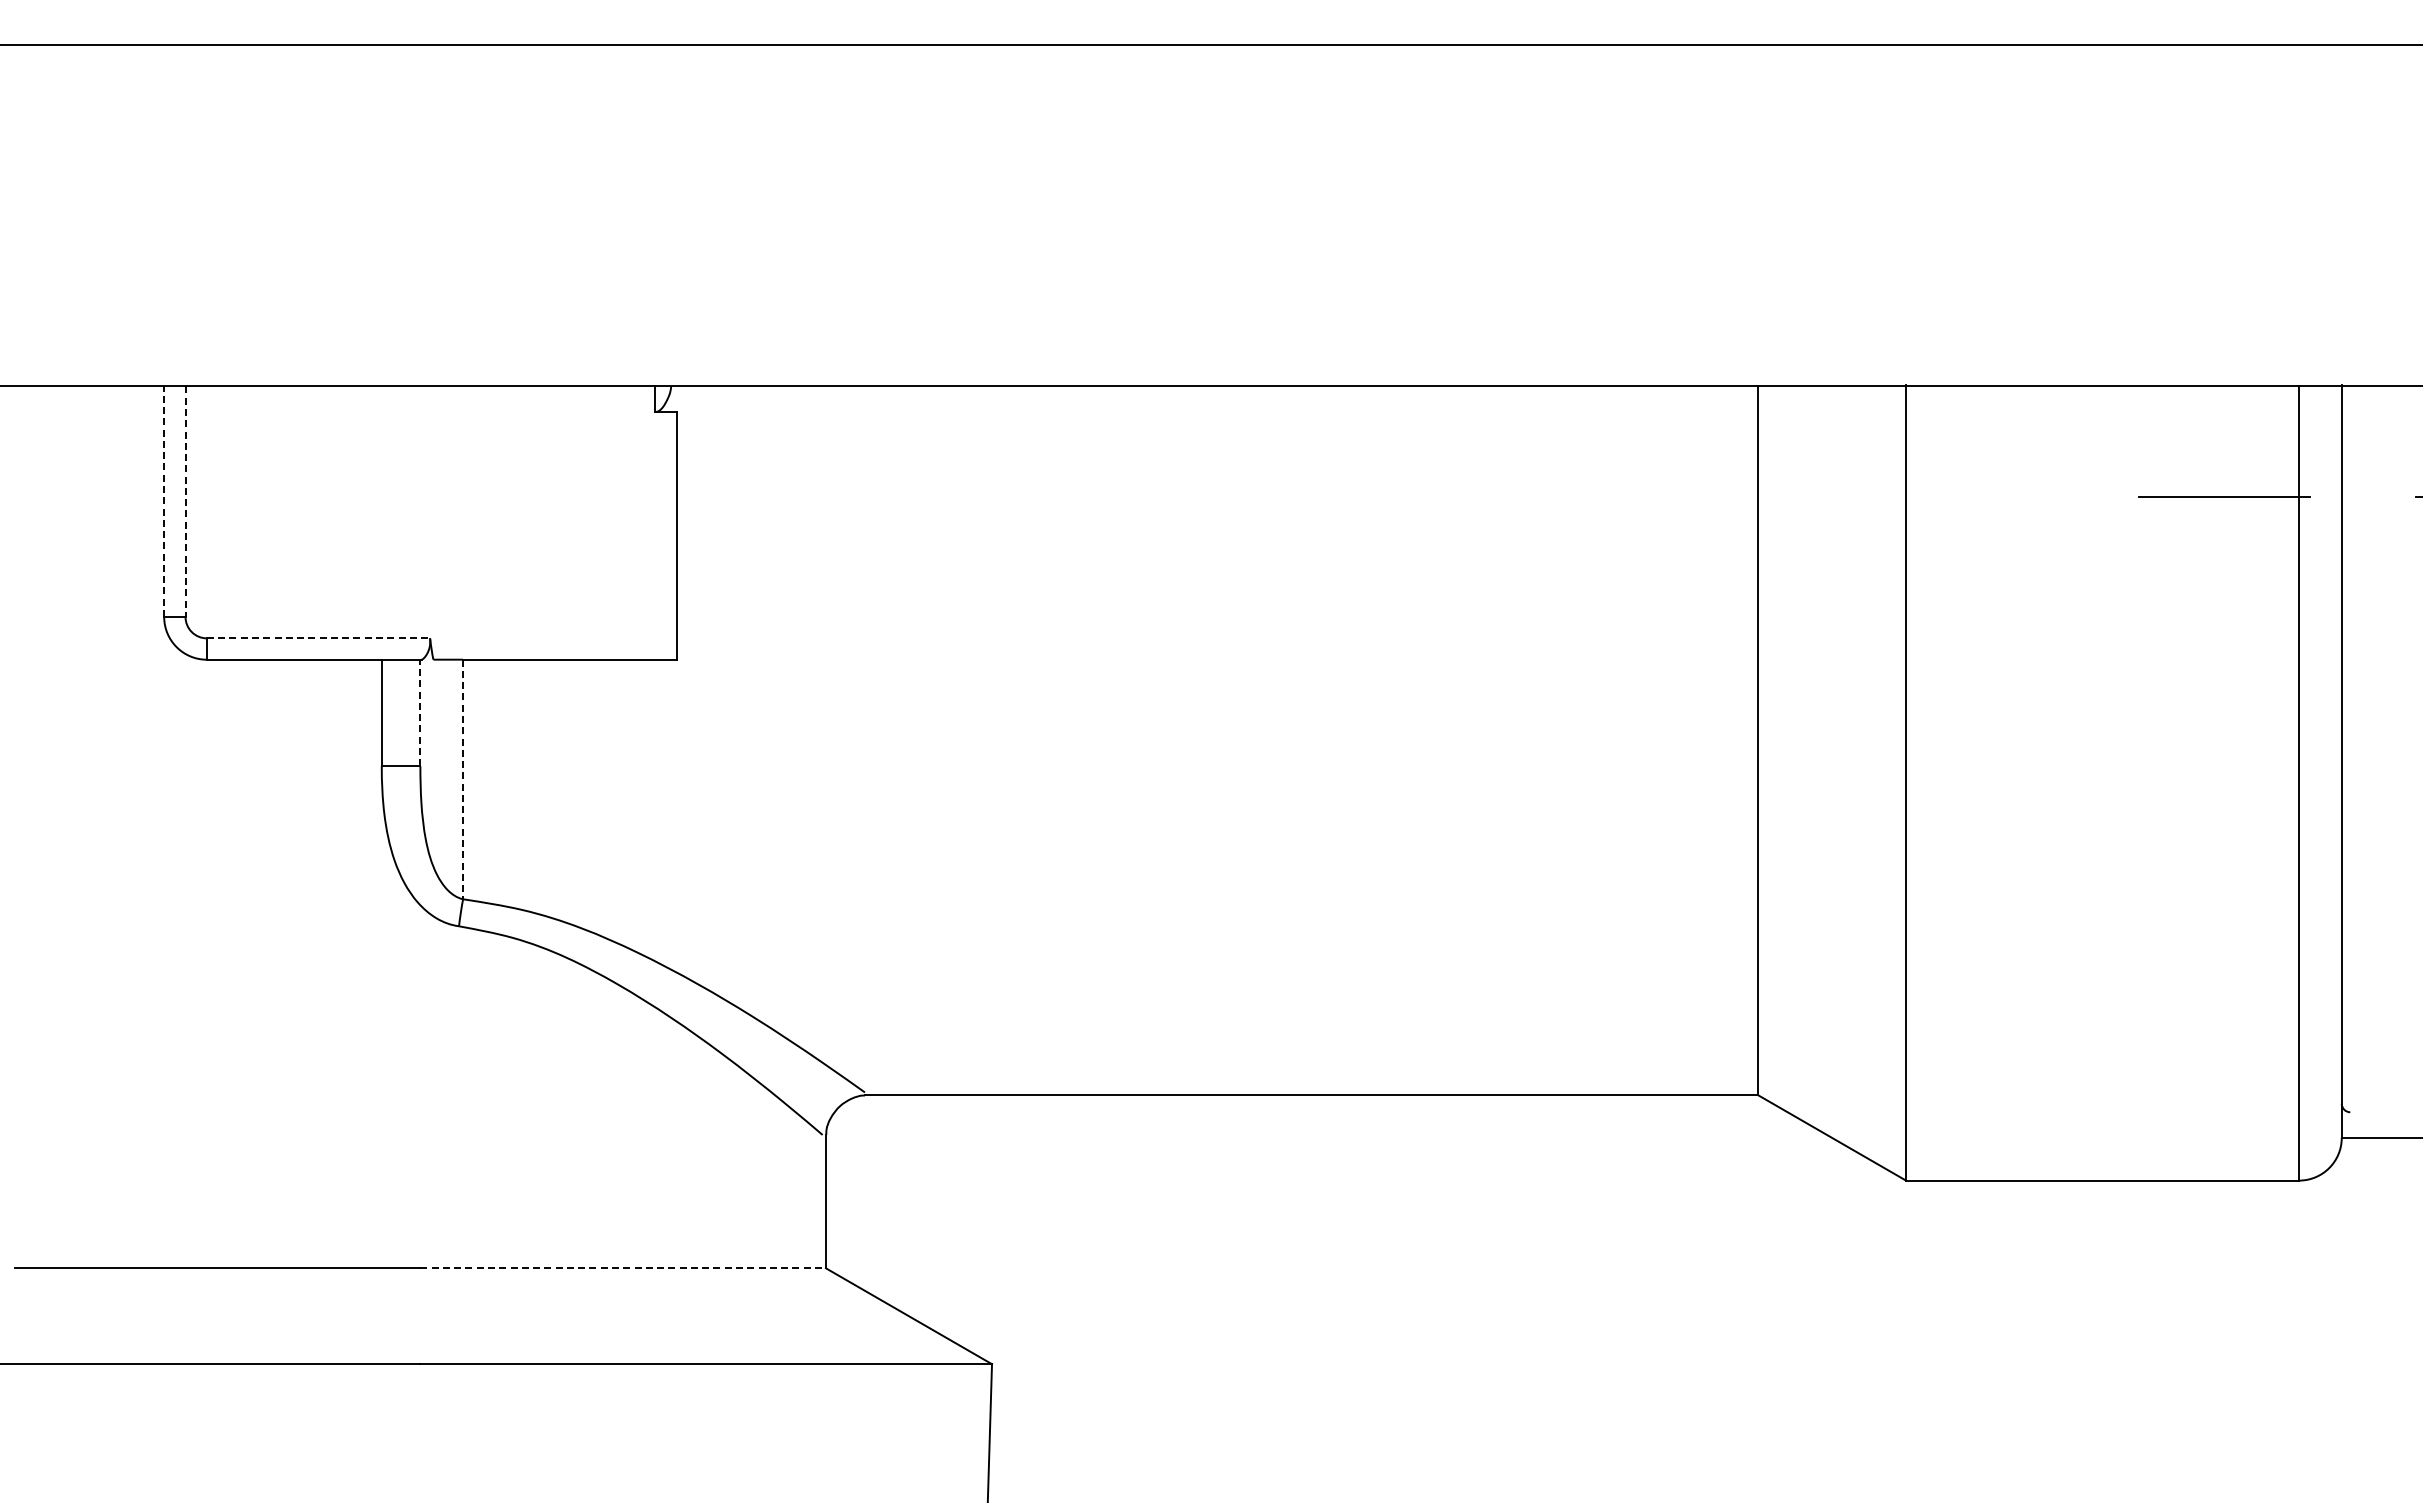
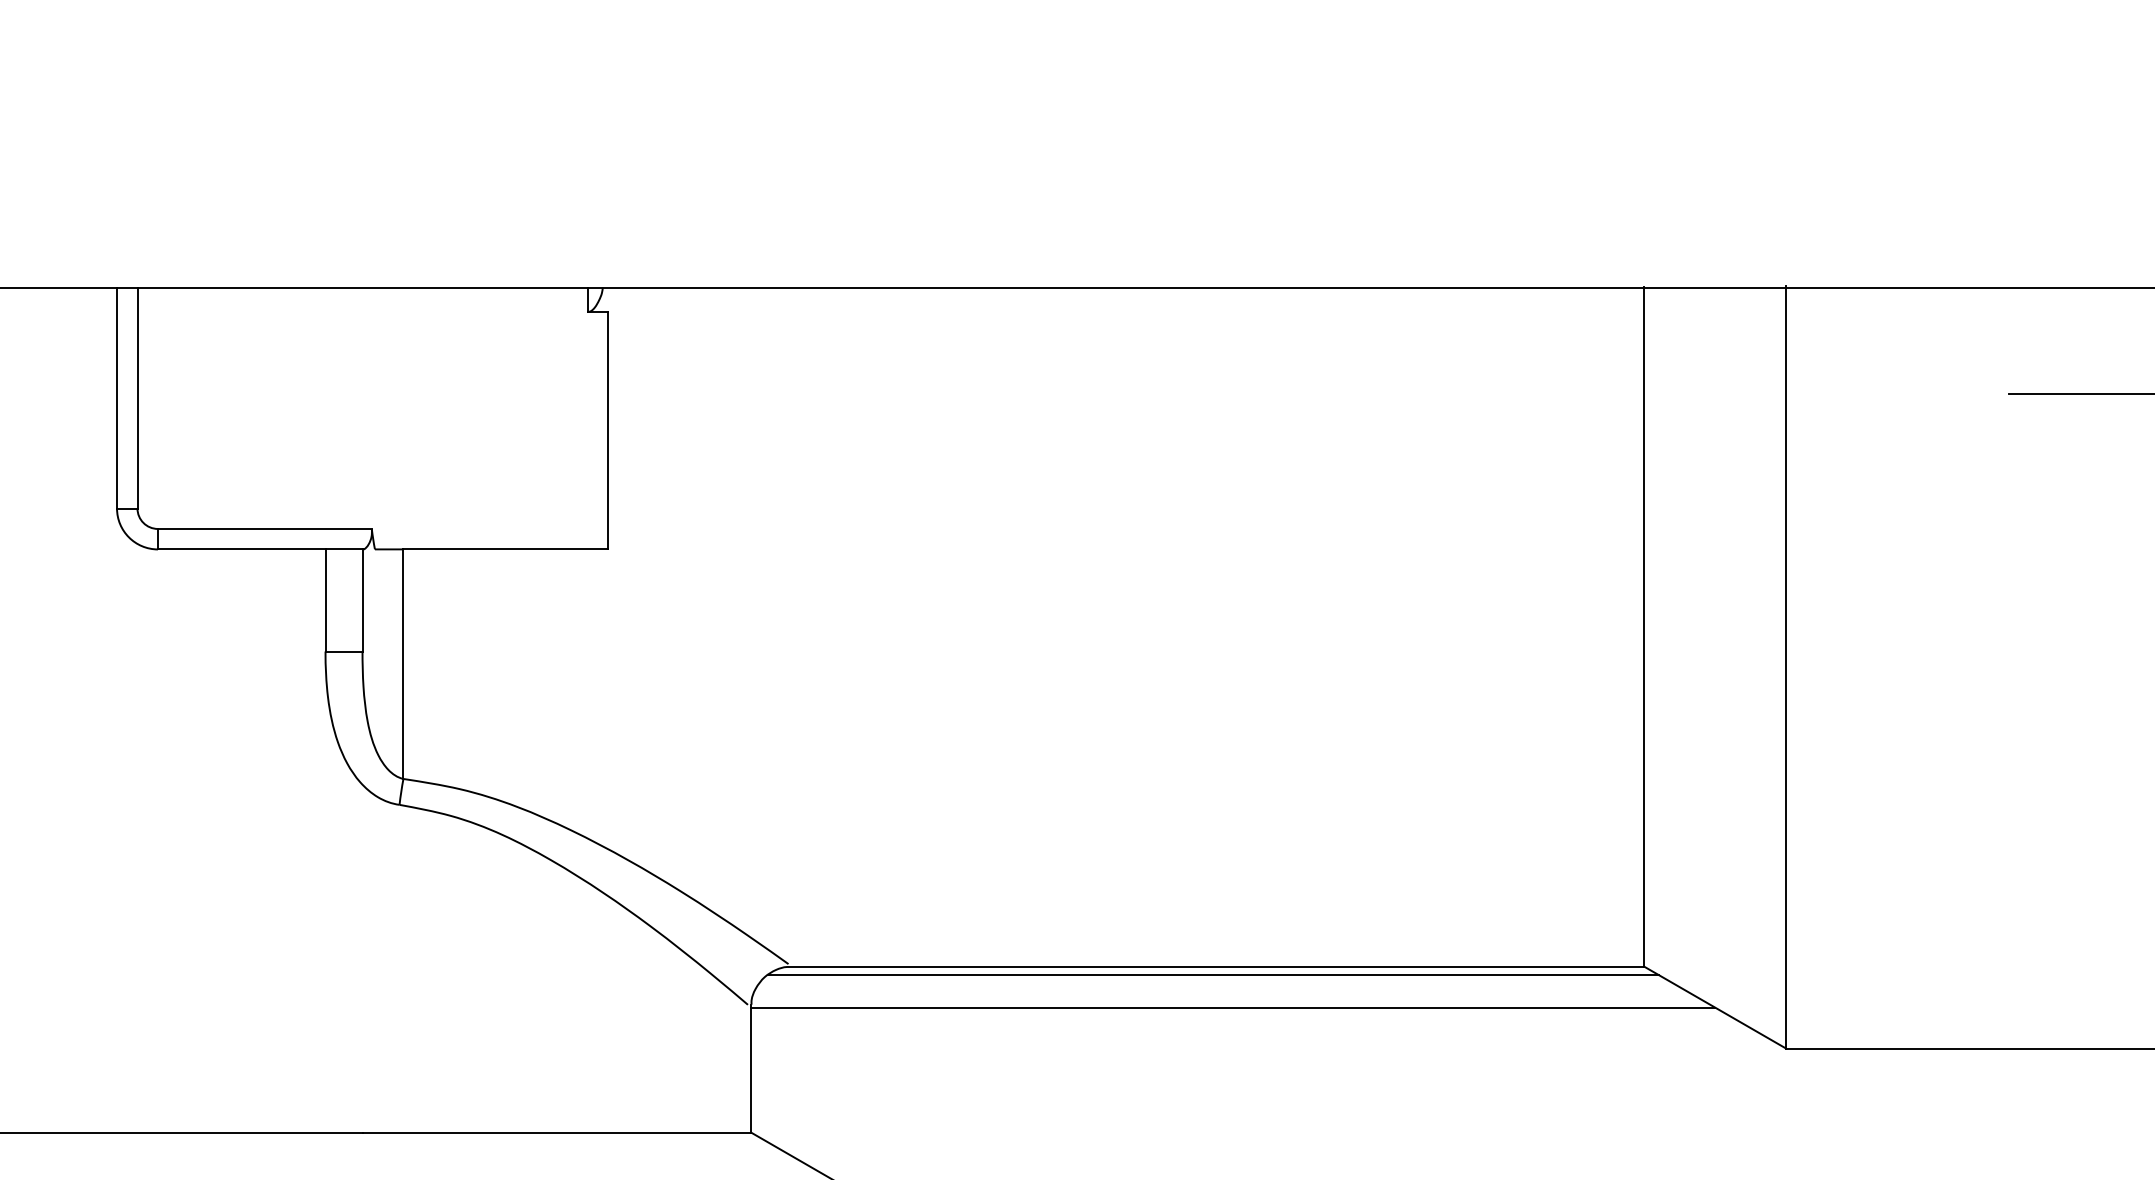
line: (164, 501) -> (117, 397), dashed -> solid
line: (185, 502) -> (137, 398), dashed -> solid
line: (318, 638) -> (264, 529), dashed -> solid
line: (420, 712) -> (362, 600), dashed -> solid
line: (463, 779) -> (403, 664), dashed -> solid
line: (1307, 1103) -> (1212, 974), added
line: (1329, 1137) -> (1233, 1007), added
line: (623, 1268) -> (557, 1132), dashed -> solid

